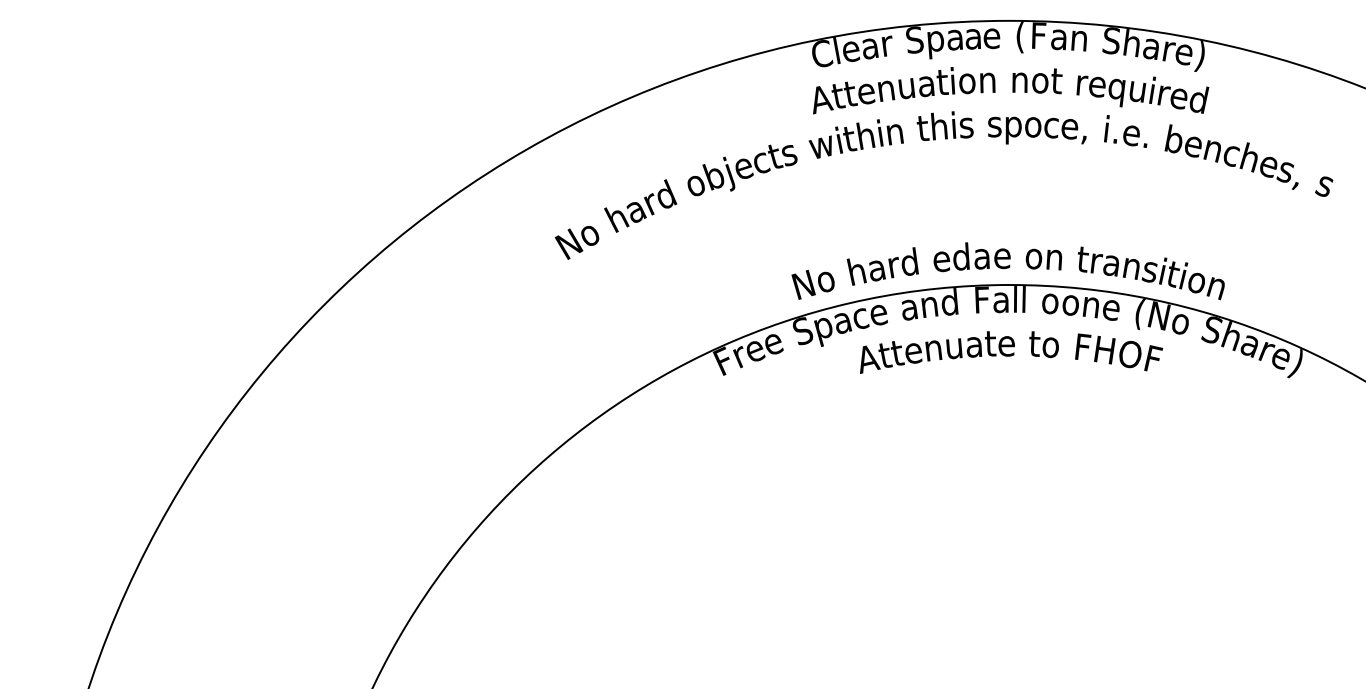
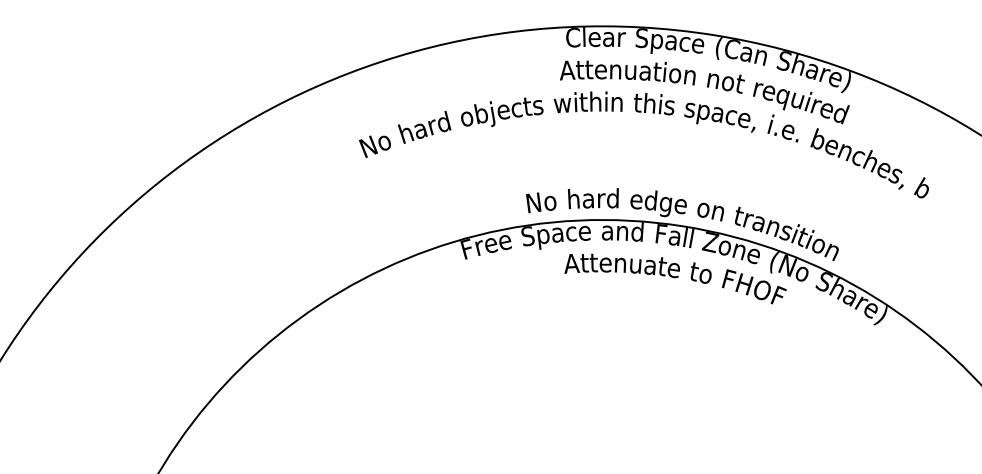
text: (1038, 35) -> (732, 48), F -> C
text: (972, 38) -> (683, 43), a -> c
text: (1033, 127) -> (718, 114), o -> a
text: (1323, 182) -> (921, 187), s -> b
text: (981, 262) -> (665, 206), a -> g
text: (1050, 300) -> (710, 242), o -> Z

